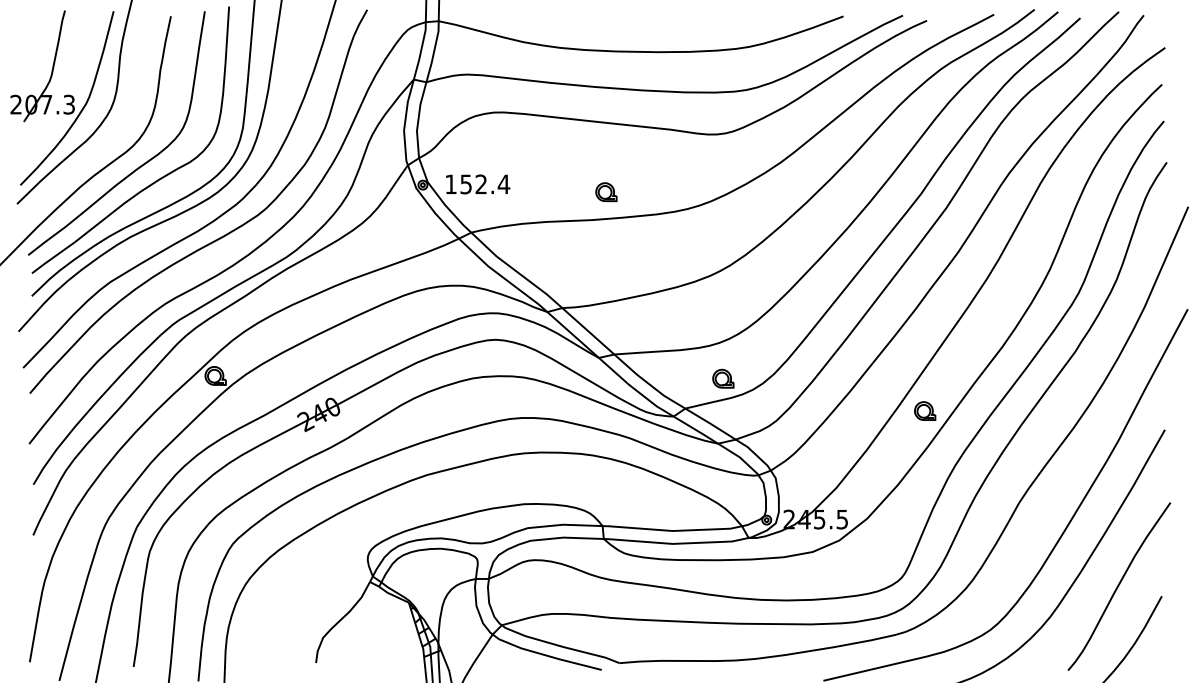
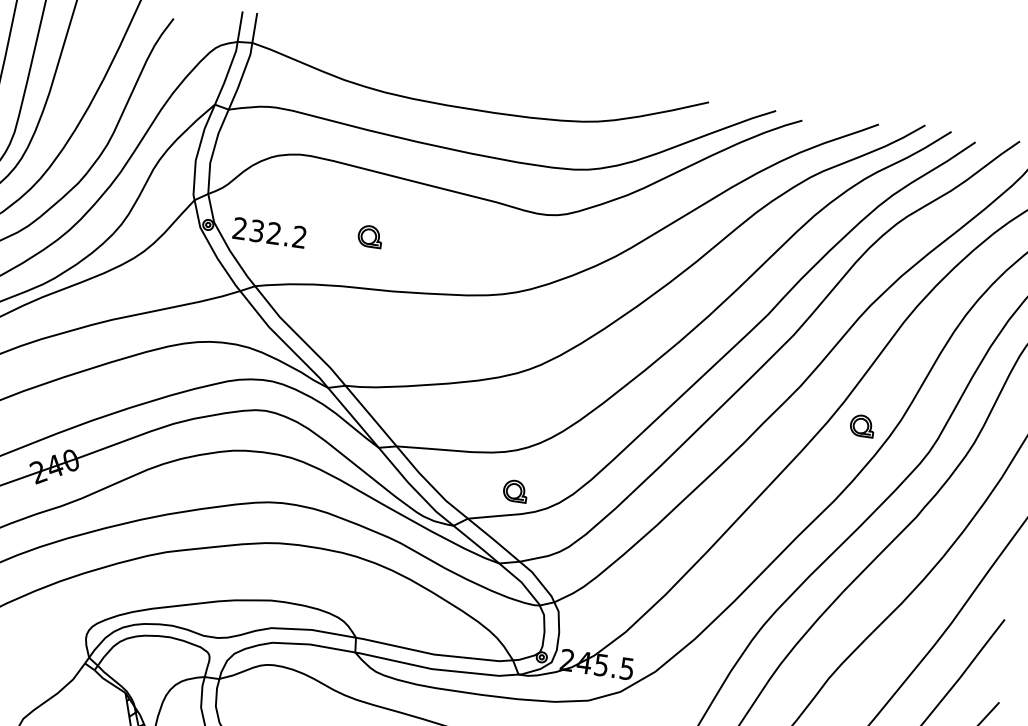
text: (477, 183) -> (269, 231), 152.4 -> 232.2
part: (606, 192) -> (370, 236), moved
part: (925, 410) -> (862, 425), moved

